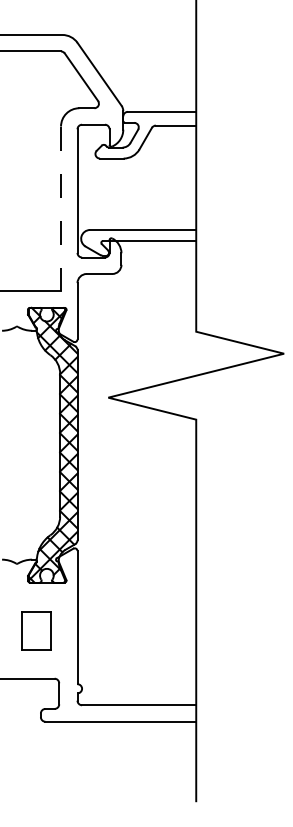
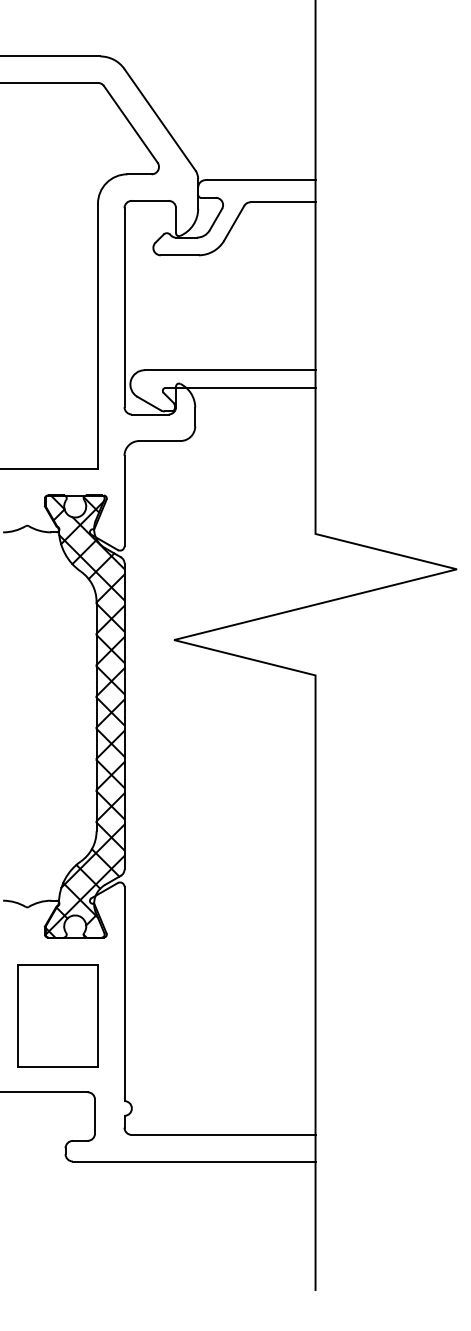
line: (61, 208) -> (98, 335), dashed -> solid
part: (36, 631) -> (58, 1016), size x1.67

